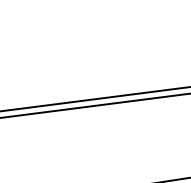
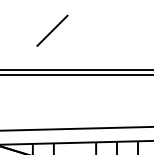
hatch: (82, 38) -> (52, 30), added

